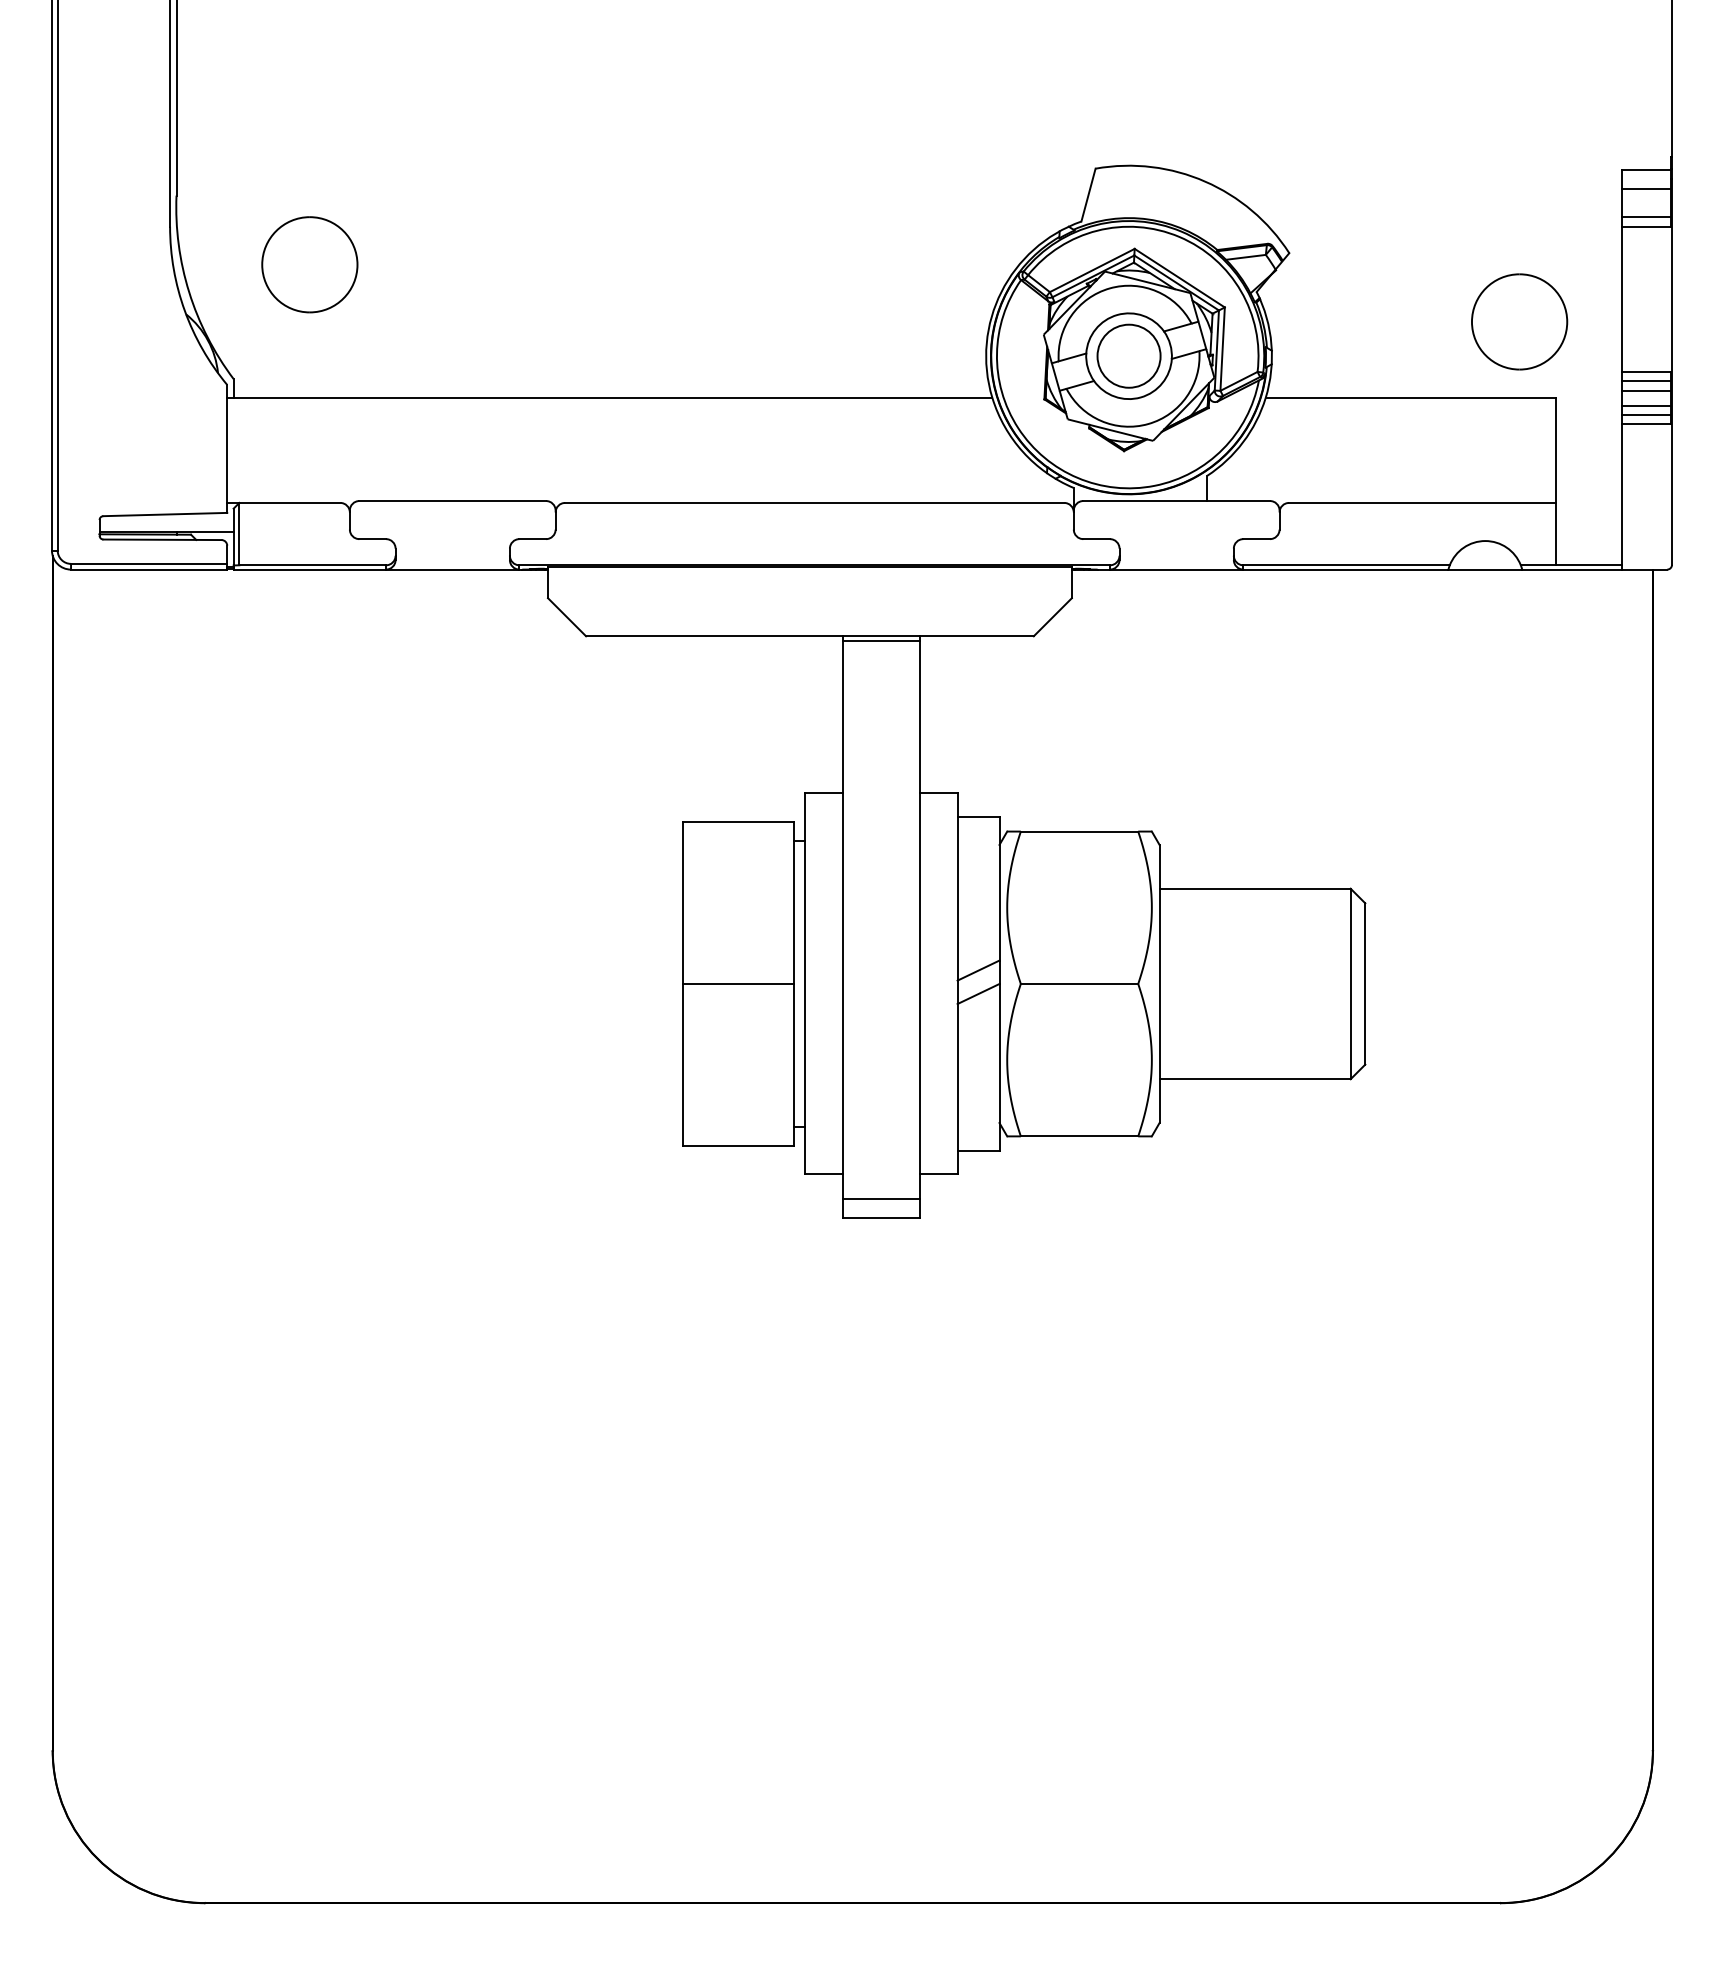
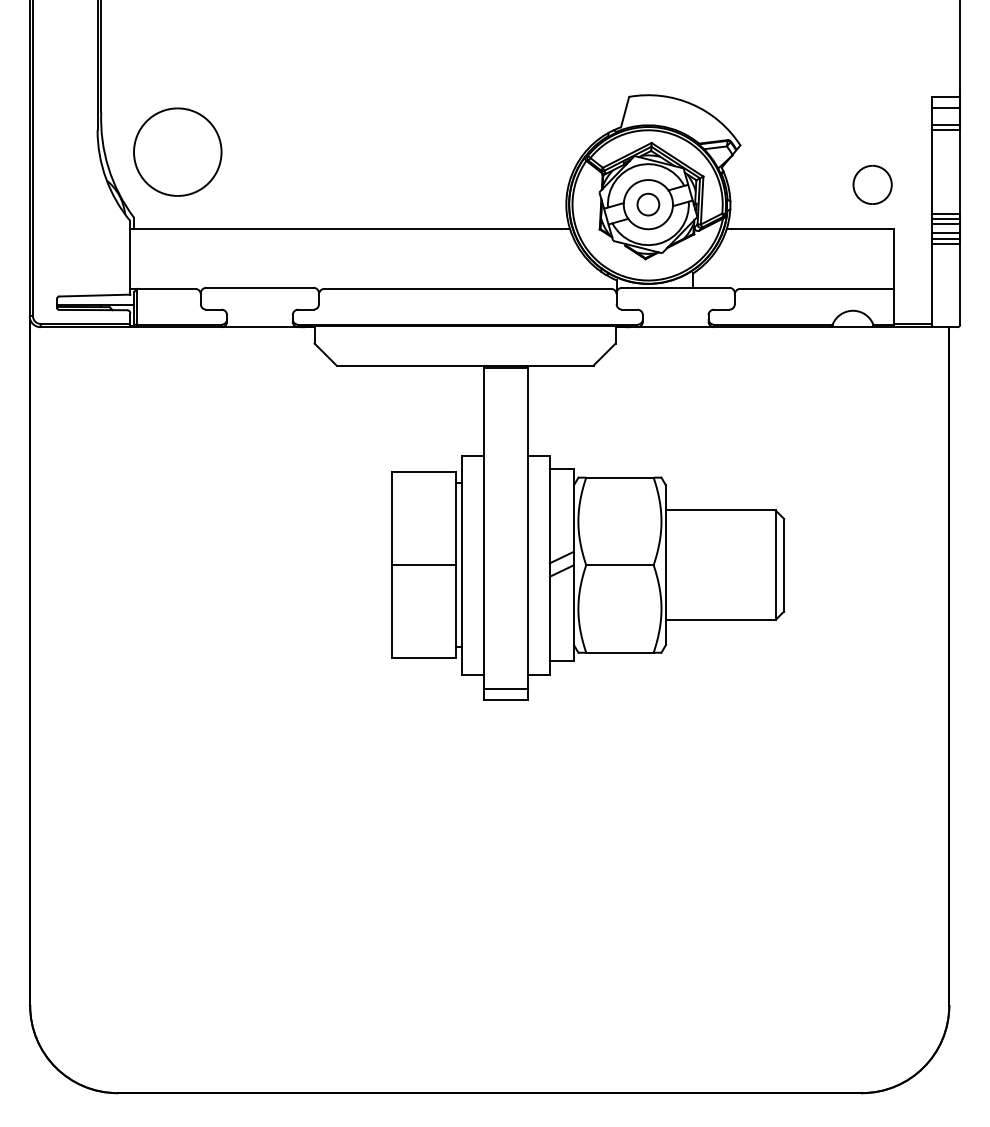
part: (309, 263) -> (177, 151), size x1.6
part: (1519, 321) -> (872, 184), size x0.7
circle: (1129, 355) -> (648, 204), size x0.6

